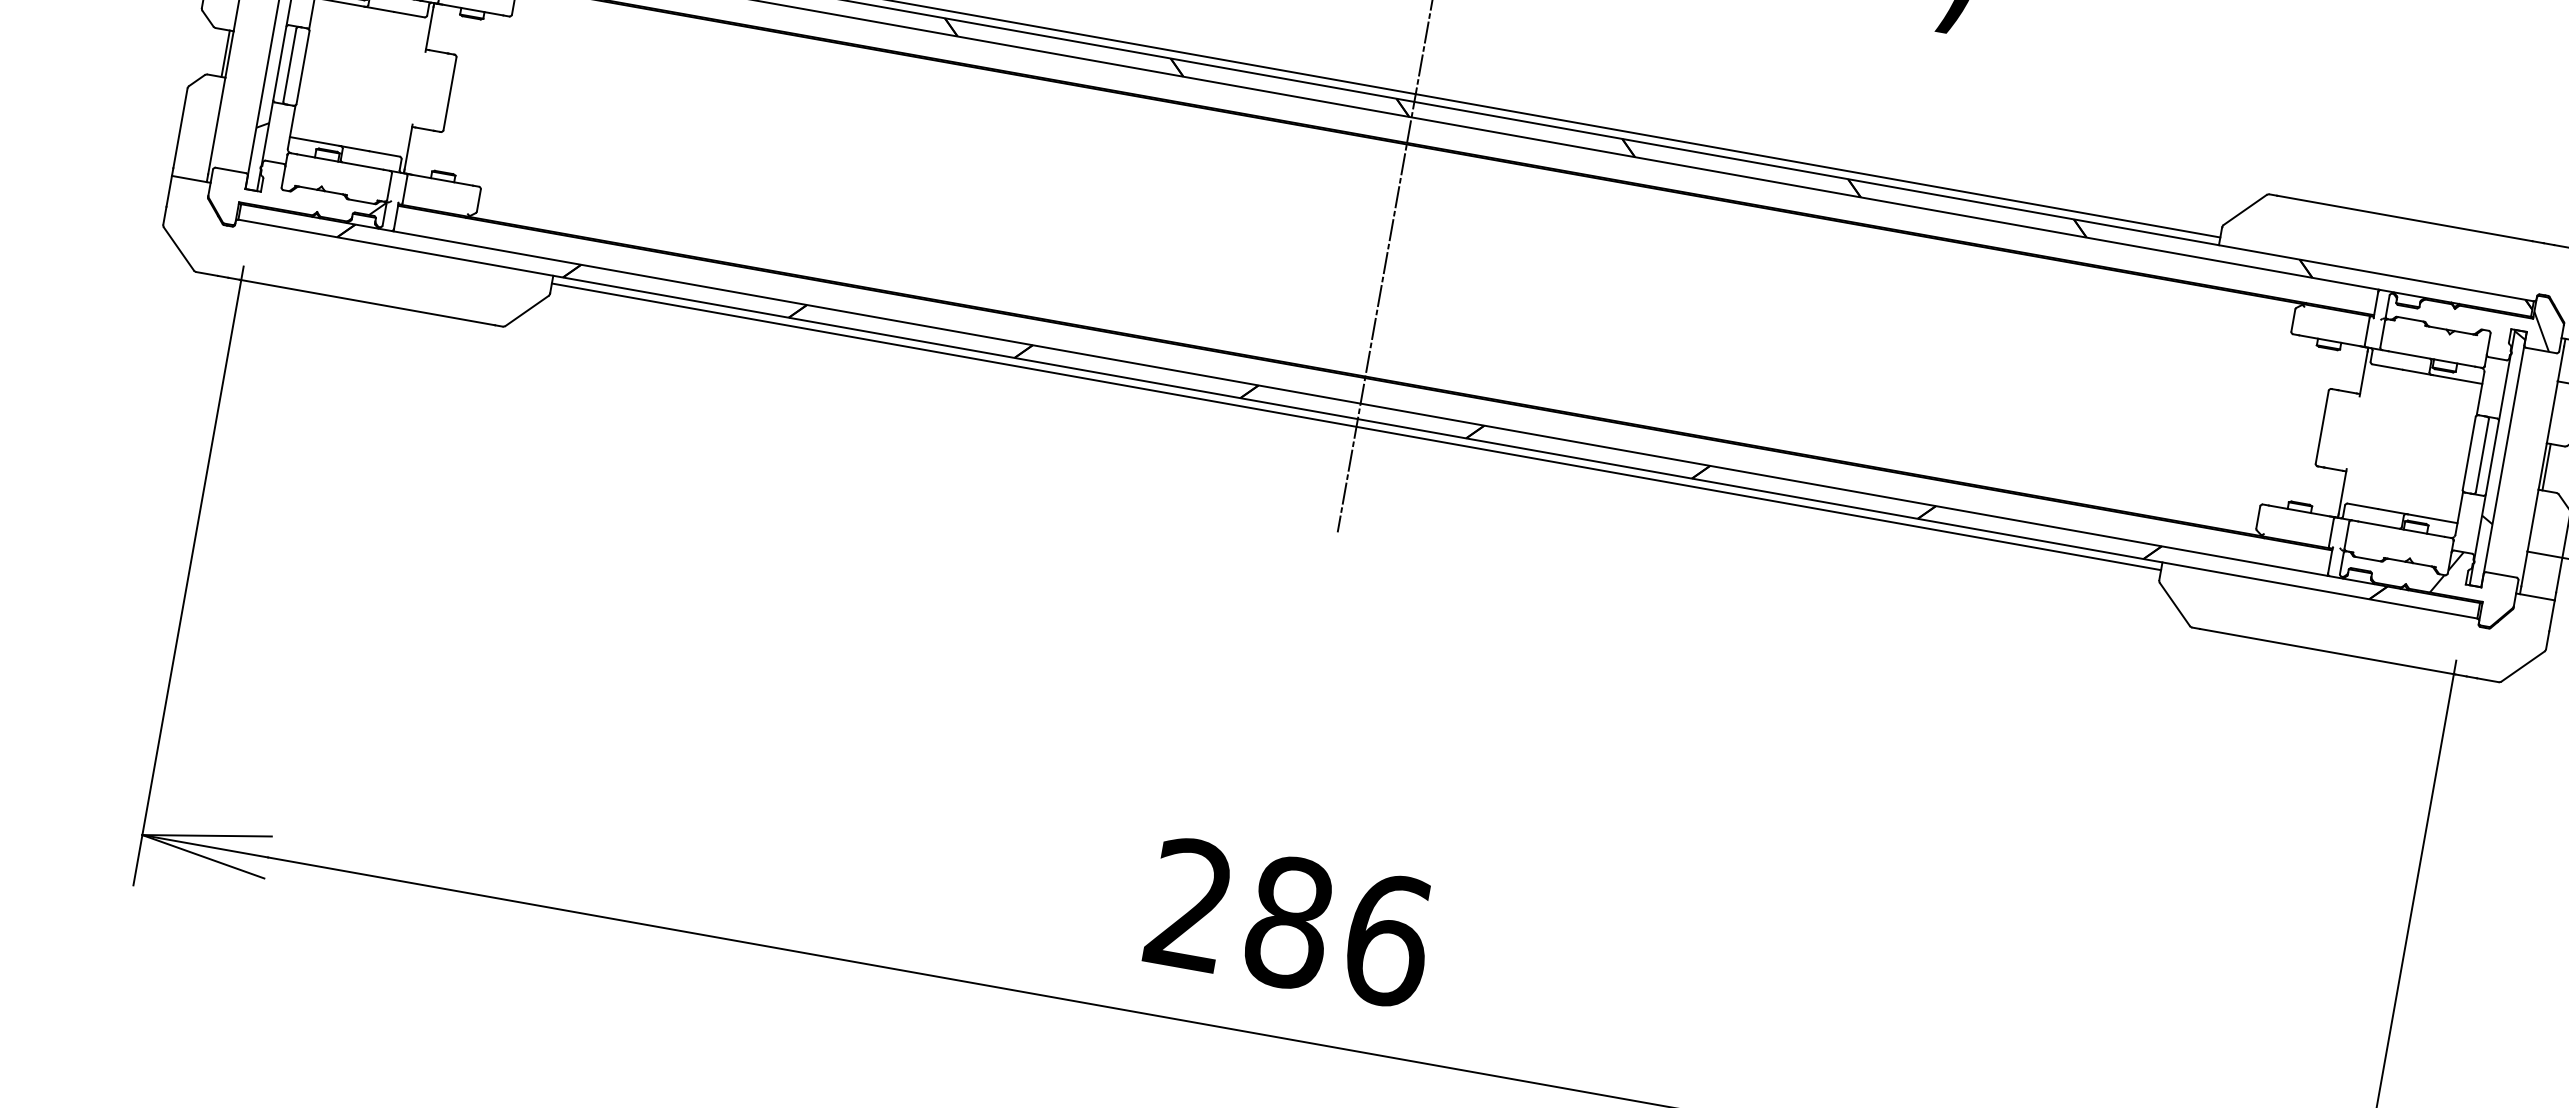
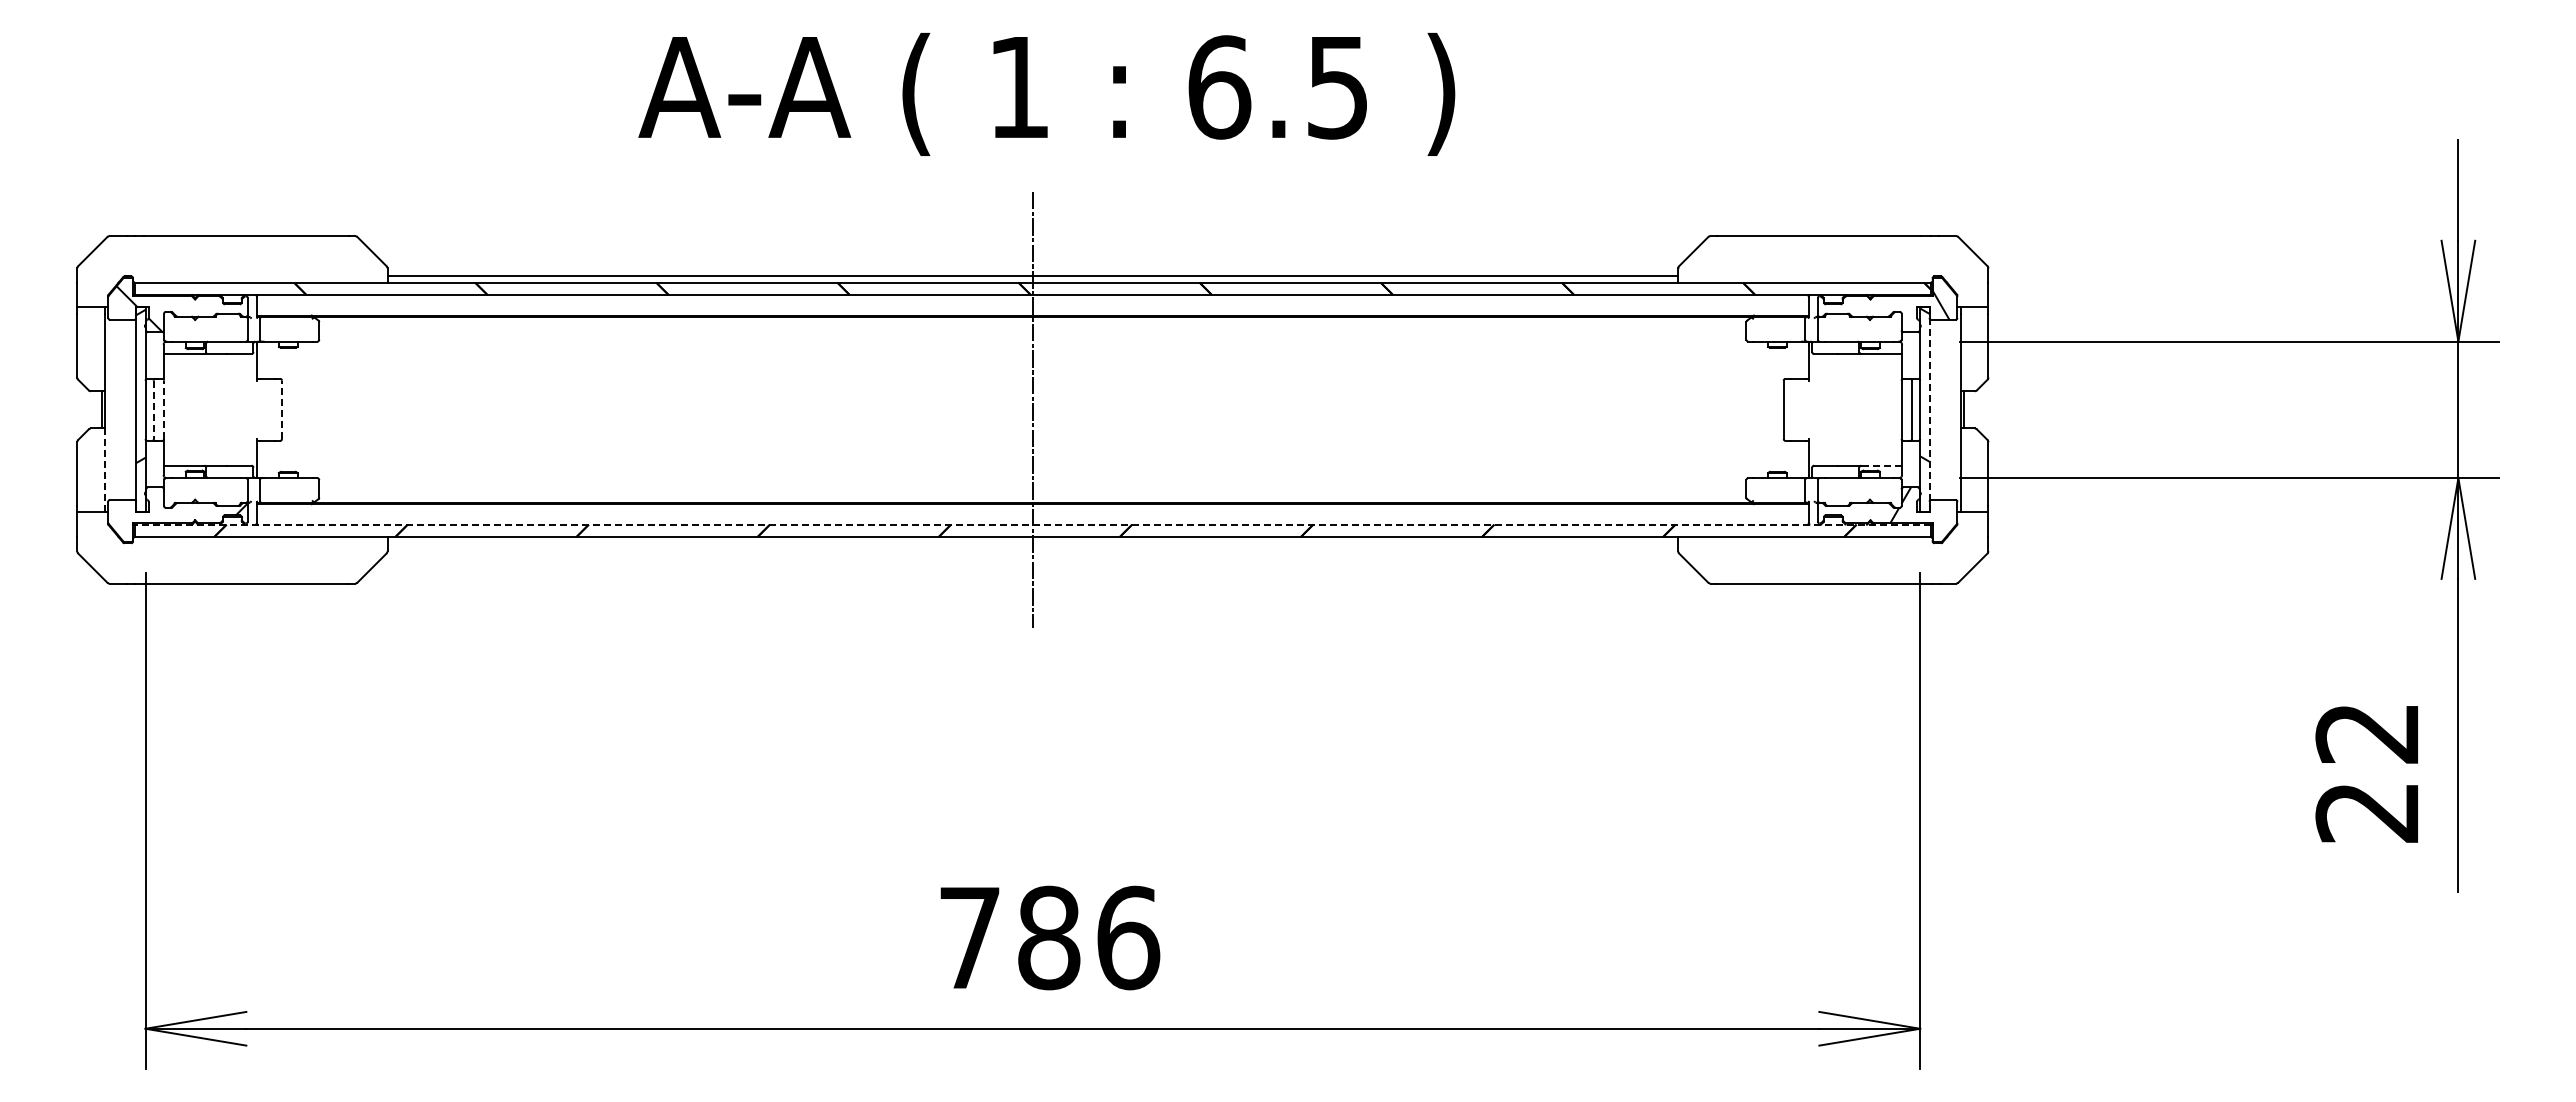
line: (289, 65) -> (153, 410), solid -> dashed
line: (303, 67) -> (164, 409), solid -> dashed
line: (450, 93) -> (282, 409), solid -> dashed
line: (217, 126) -> (105, 467), solid -> dashed
line: (1360, 403) -> (1032, 524), solid -> dashed
line: (1355, 427) -> (1032, 543), removed
line: (2504, 459) -> (1929, 409), solid -> dashed
line: (2433, 518) -> (1882, 465), solid -> dashed
text: (1190, 903) -> (969, 936), 286 -> 786

